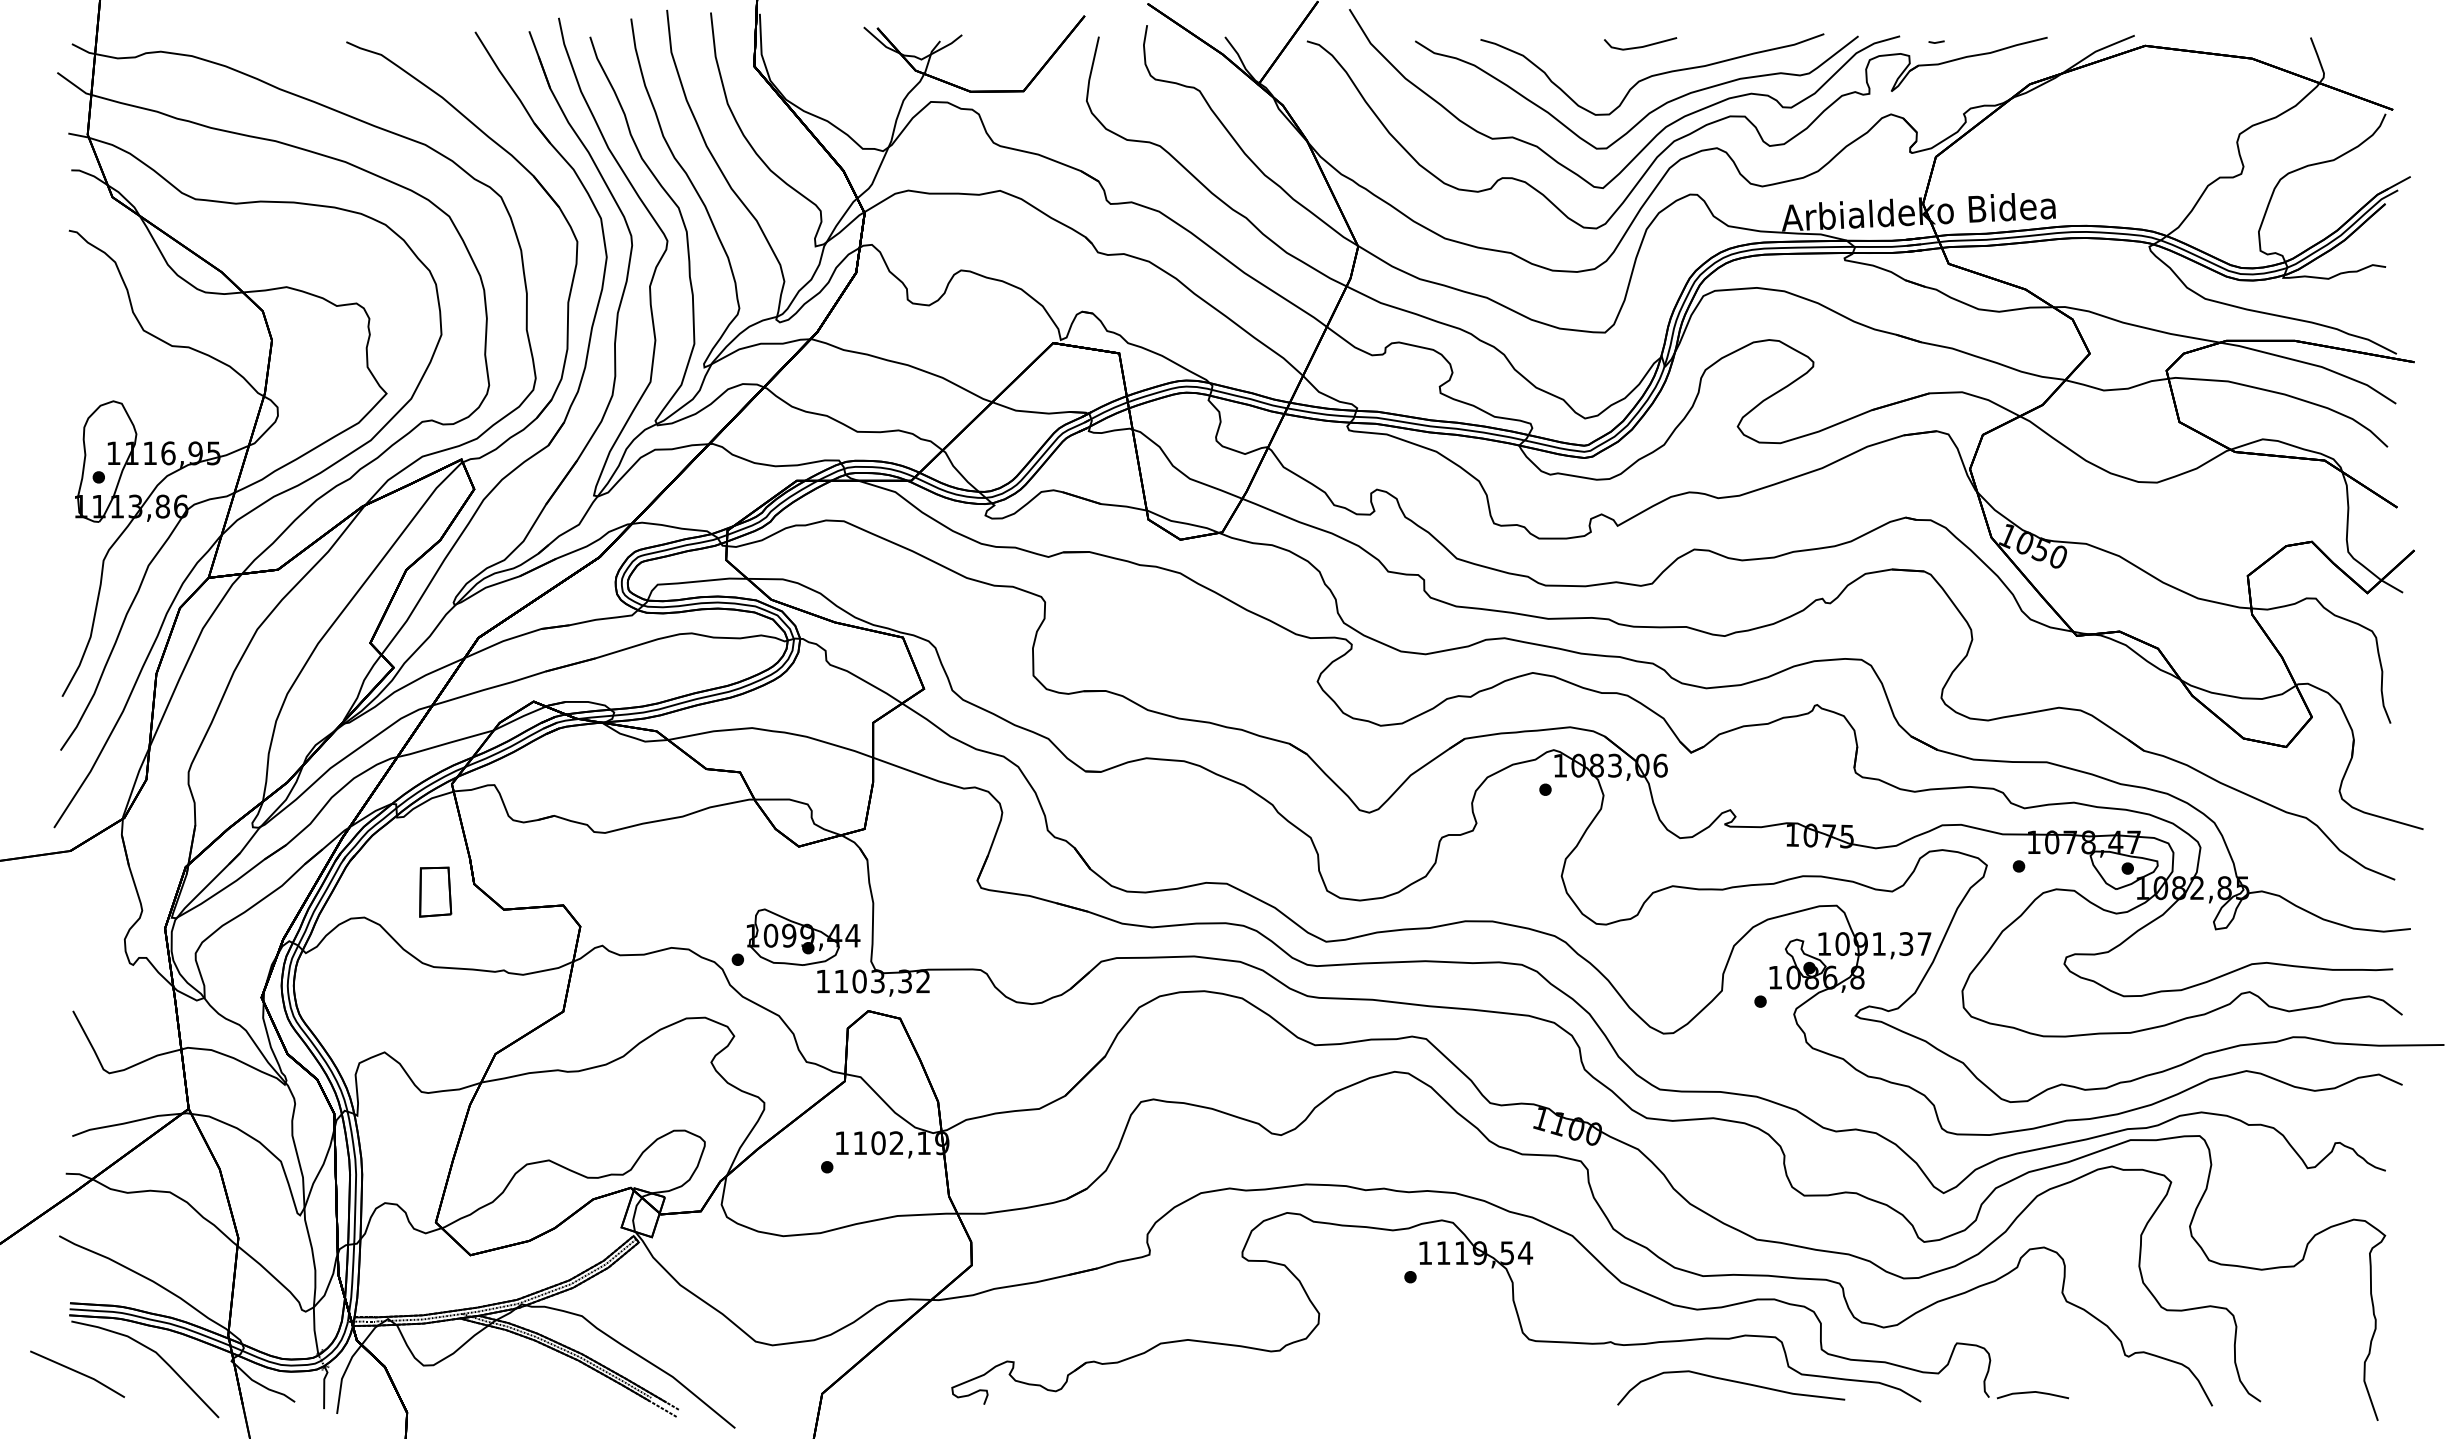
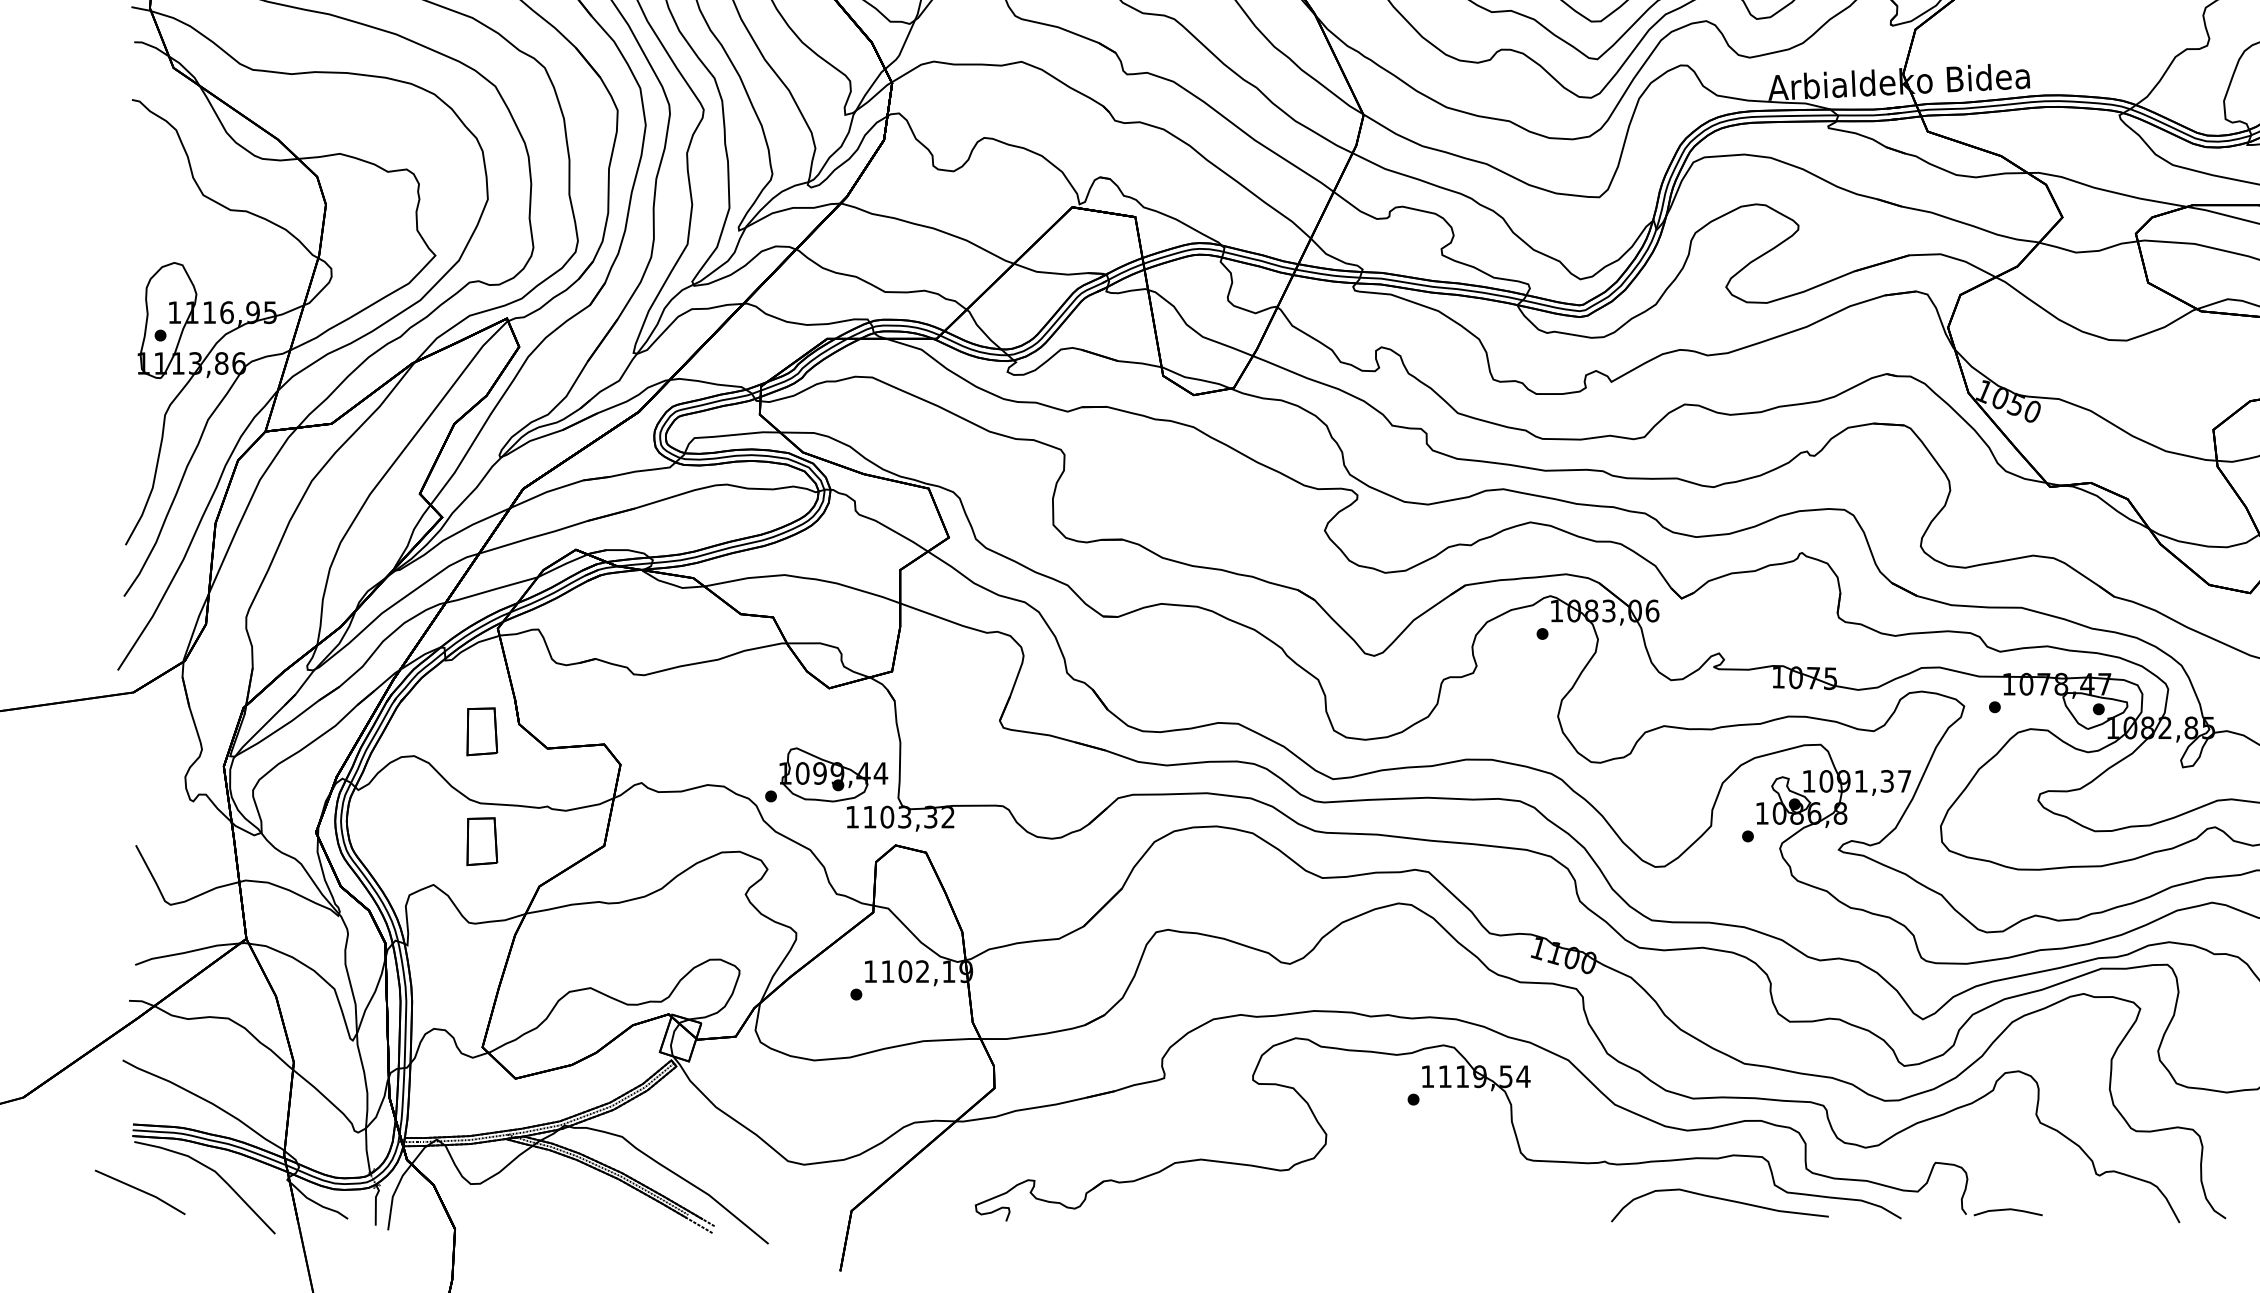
part: (435, 1006) -> (482, 841), added

